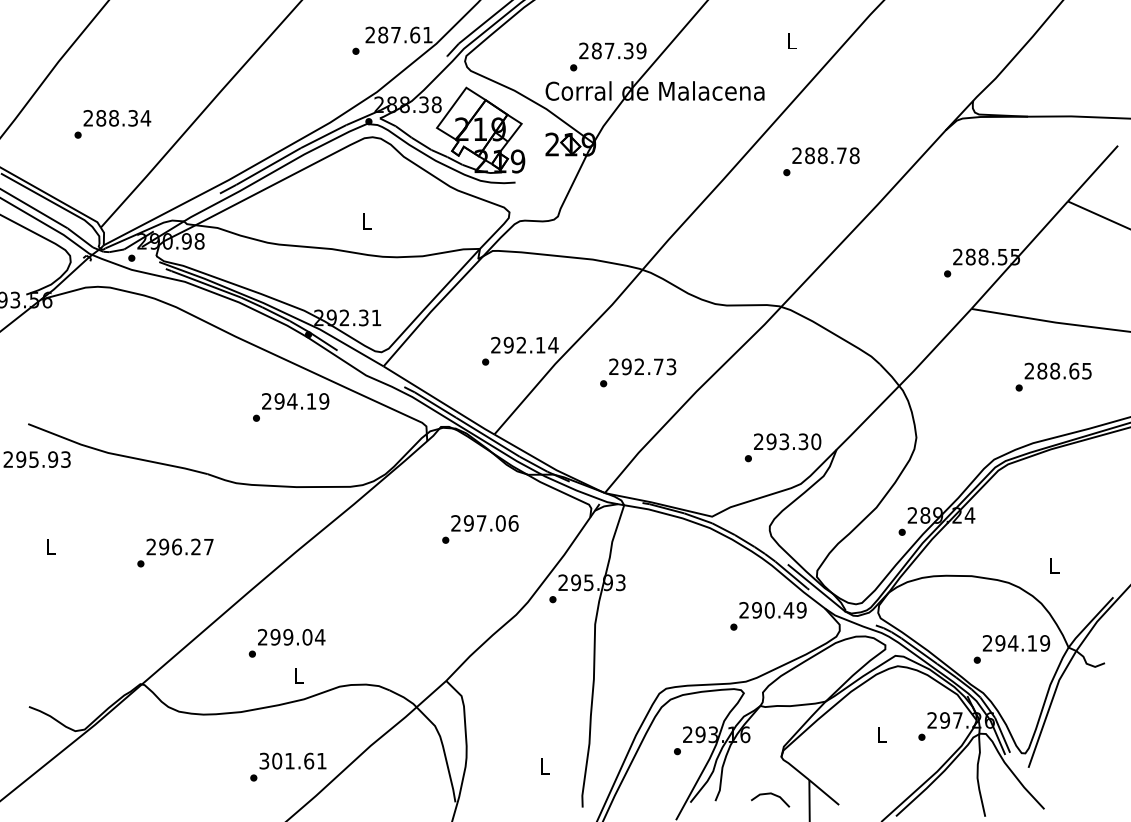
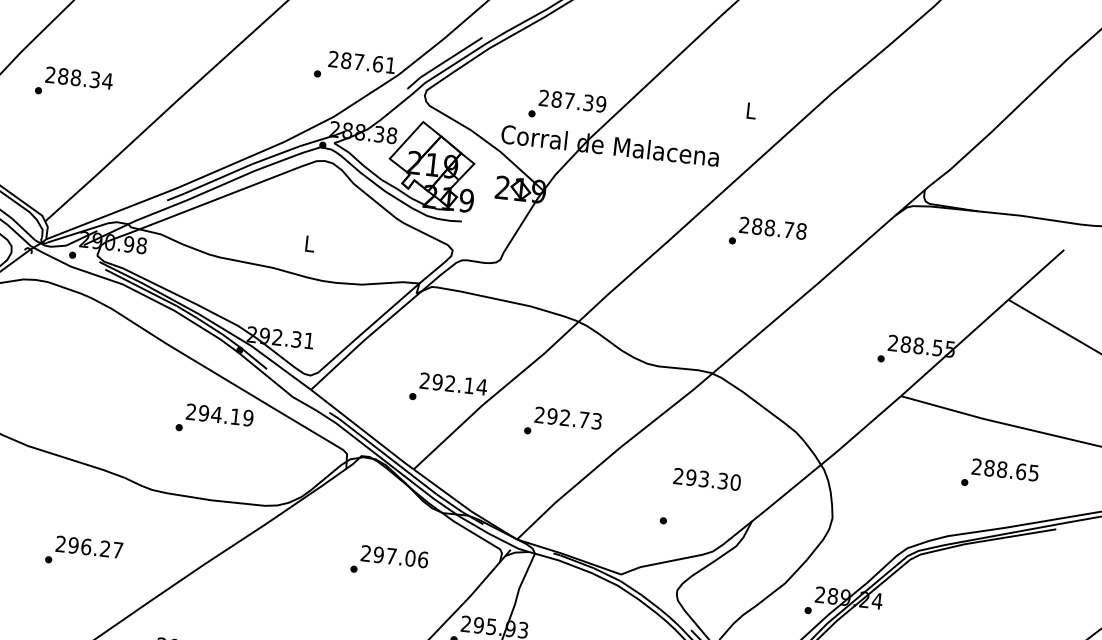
text: (112, 124) -> (73, 83), moved
text: (1053, 376) -> (1000, 474), moved
text: (787, 441) -> (707, 479), moved

